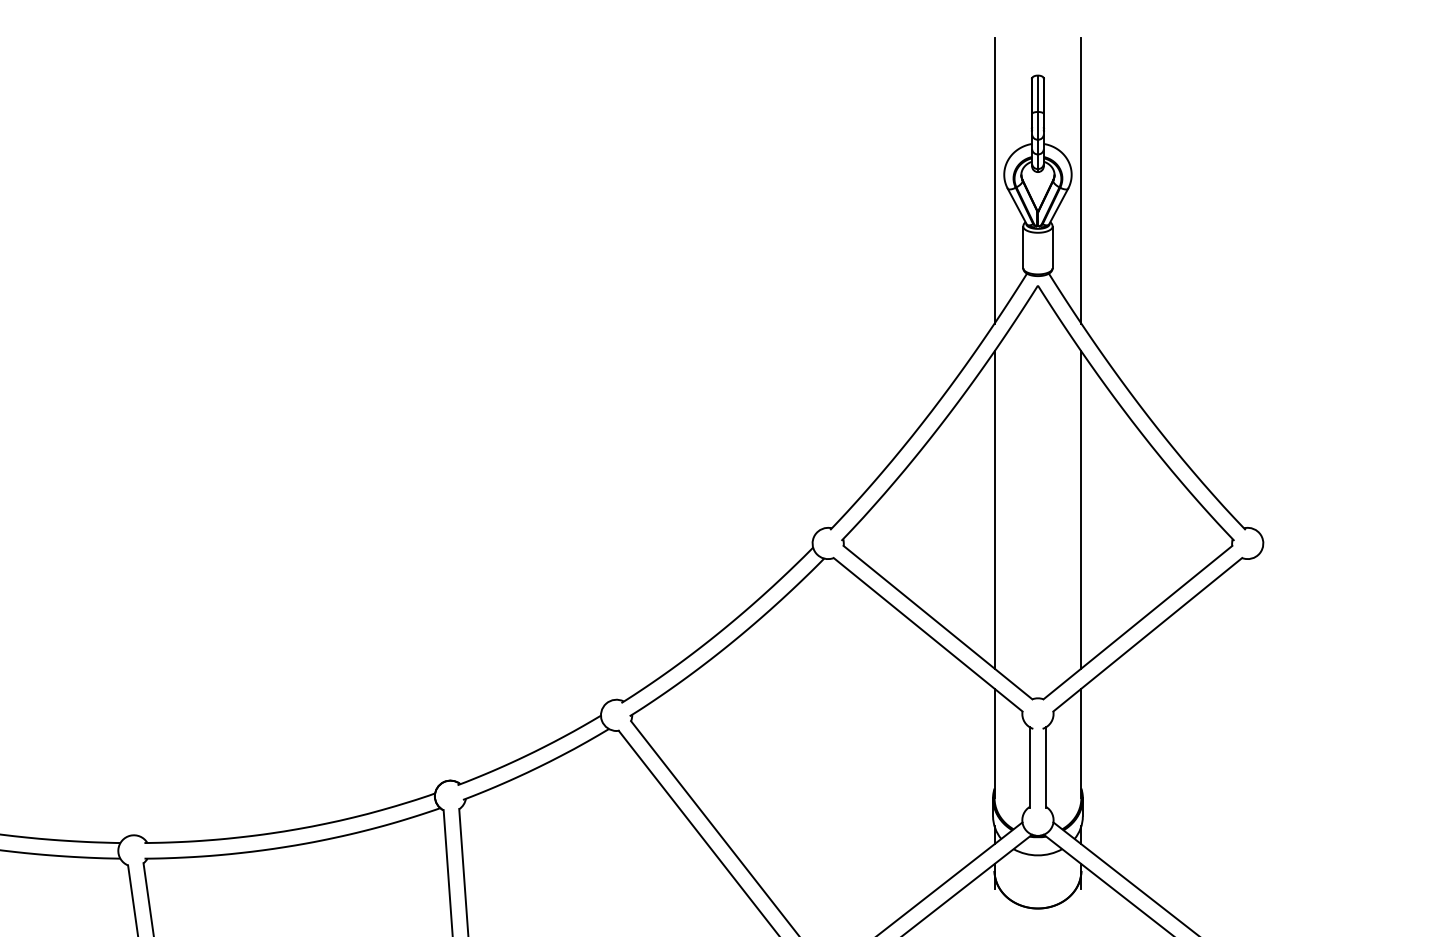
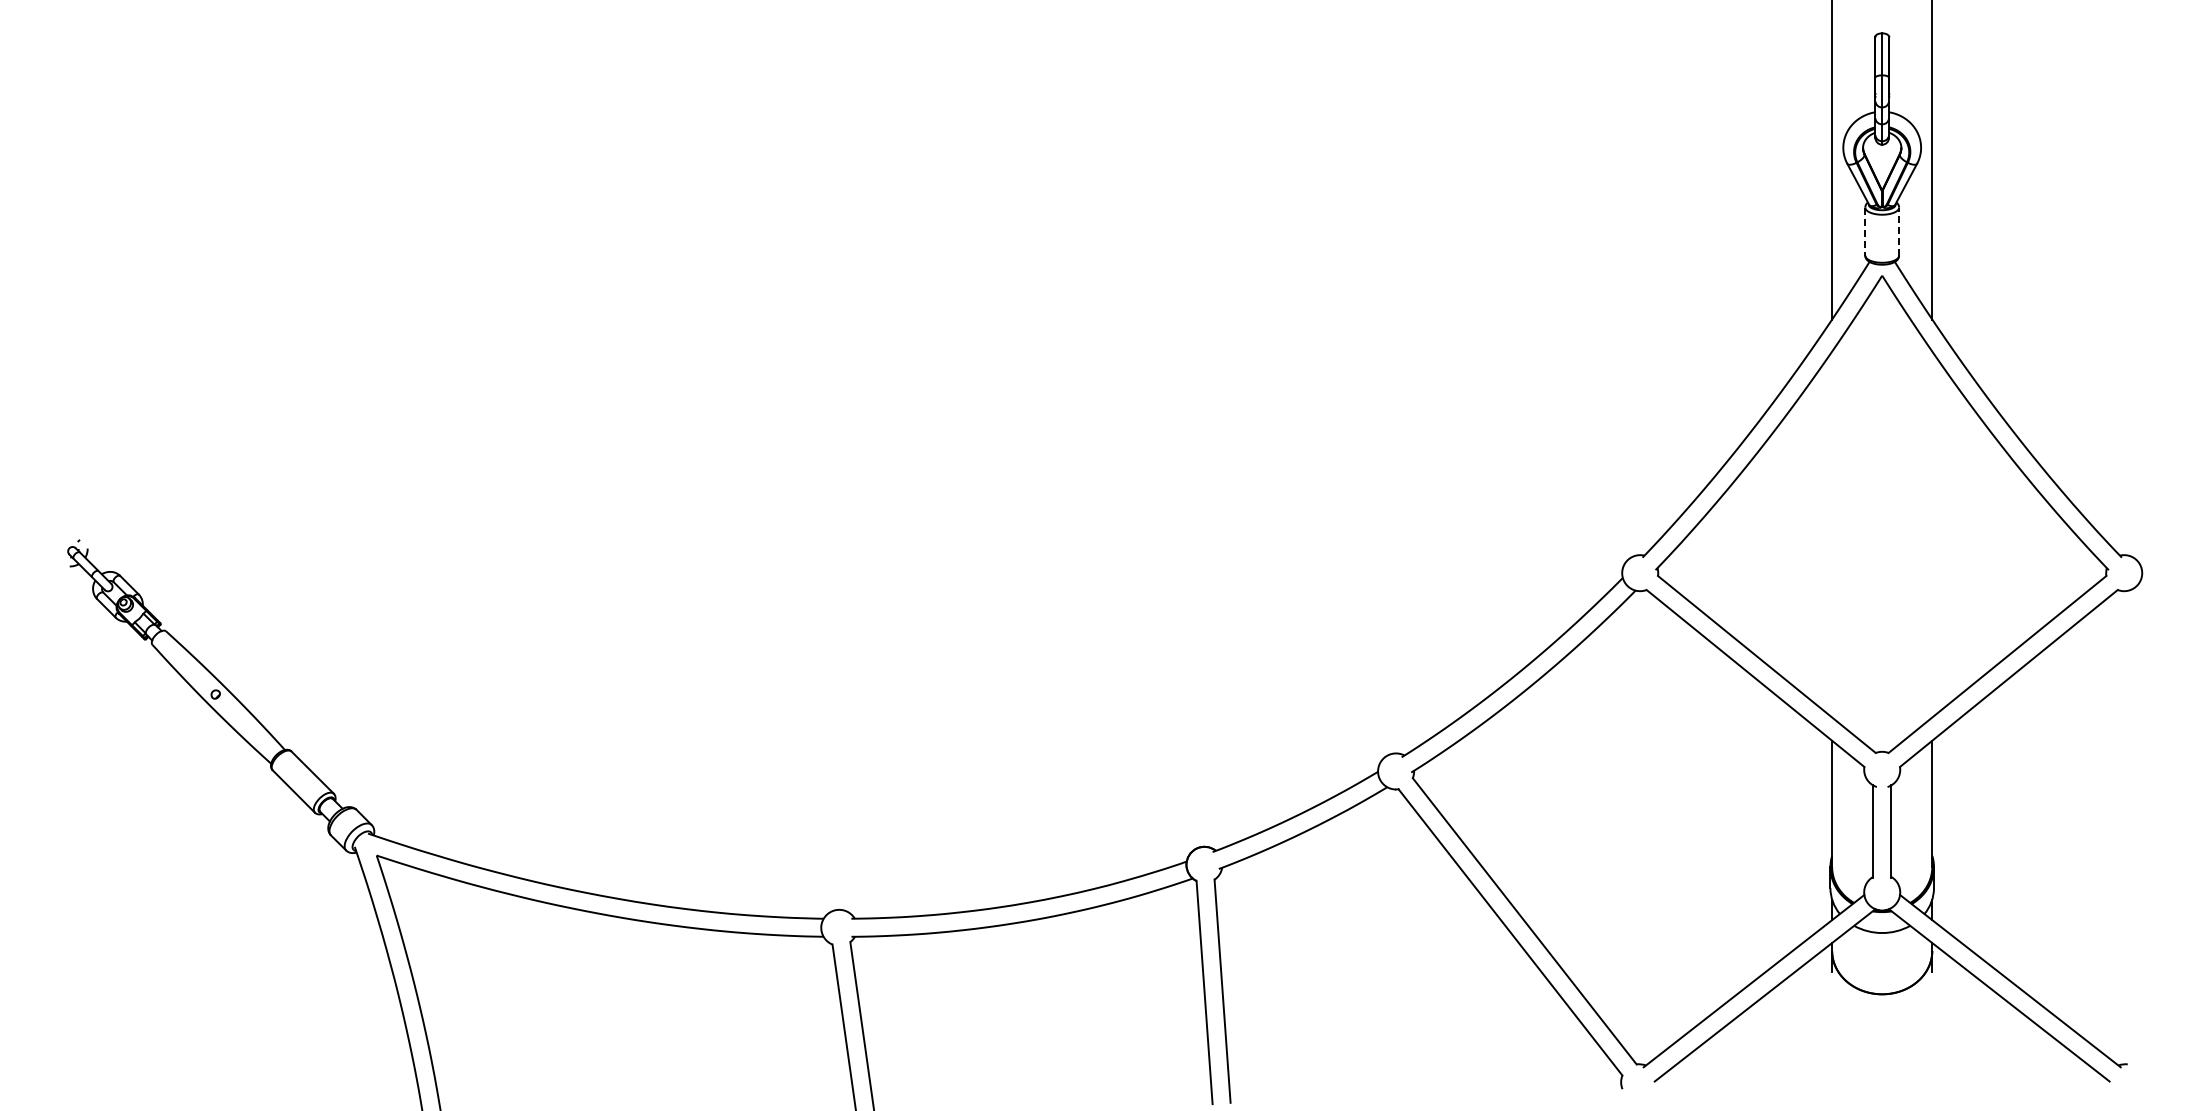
line: (1052, 247) -> (1899, 231), solid -> dashed
line: (1023, 248) -> (1865, 232), solid -> dashed
line: (994, 509) -> (1832, 534), removed
line: (1081, 509) -> (1932, 534), removed

